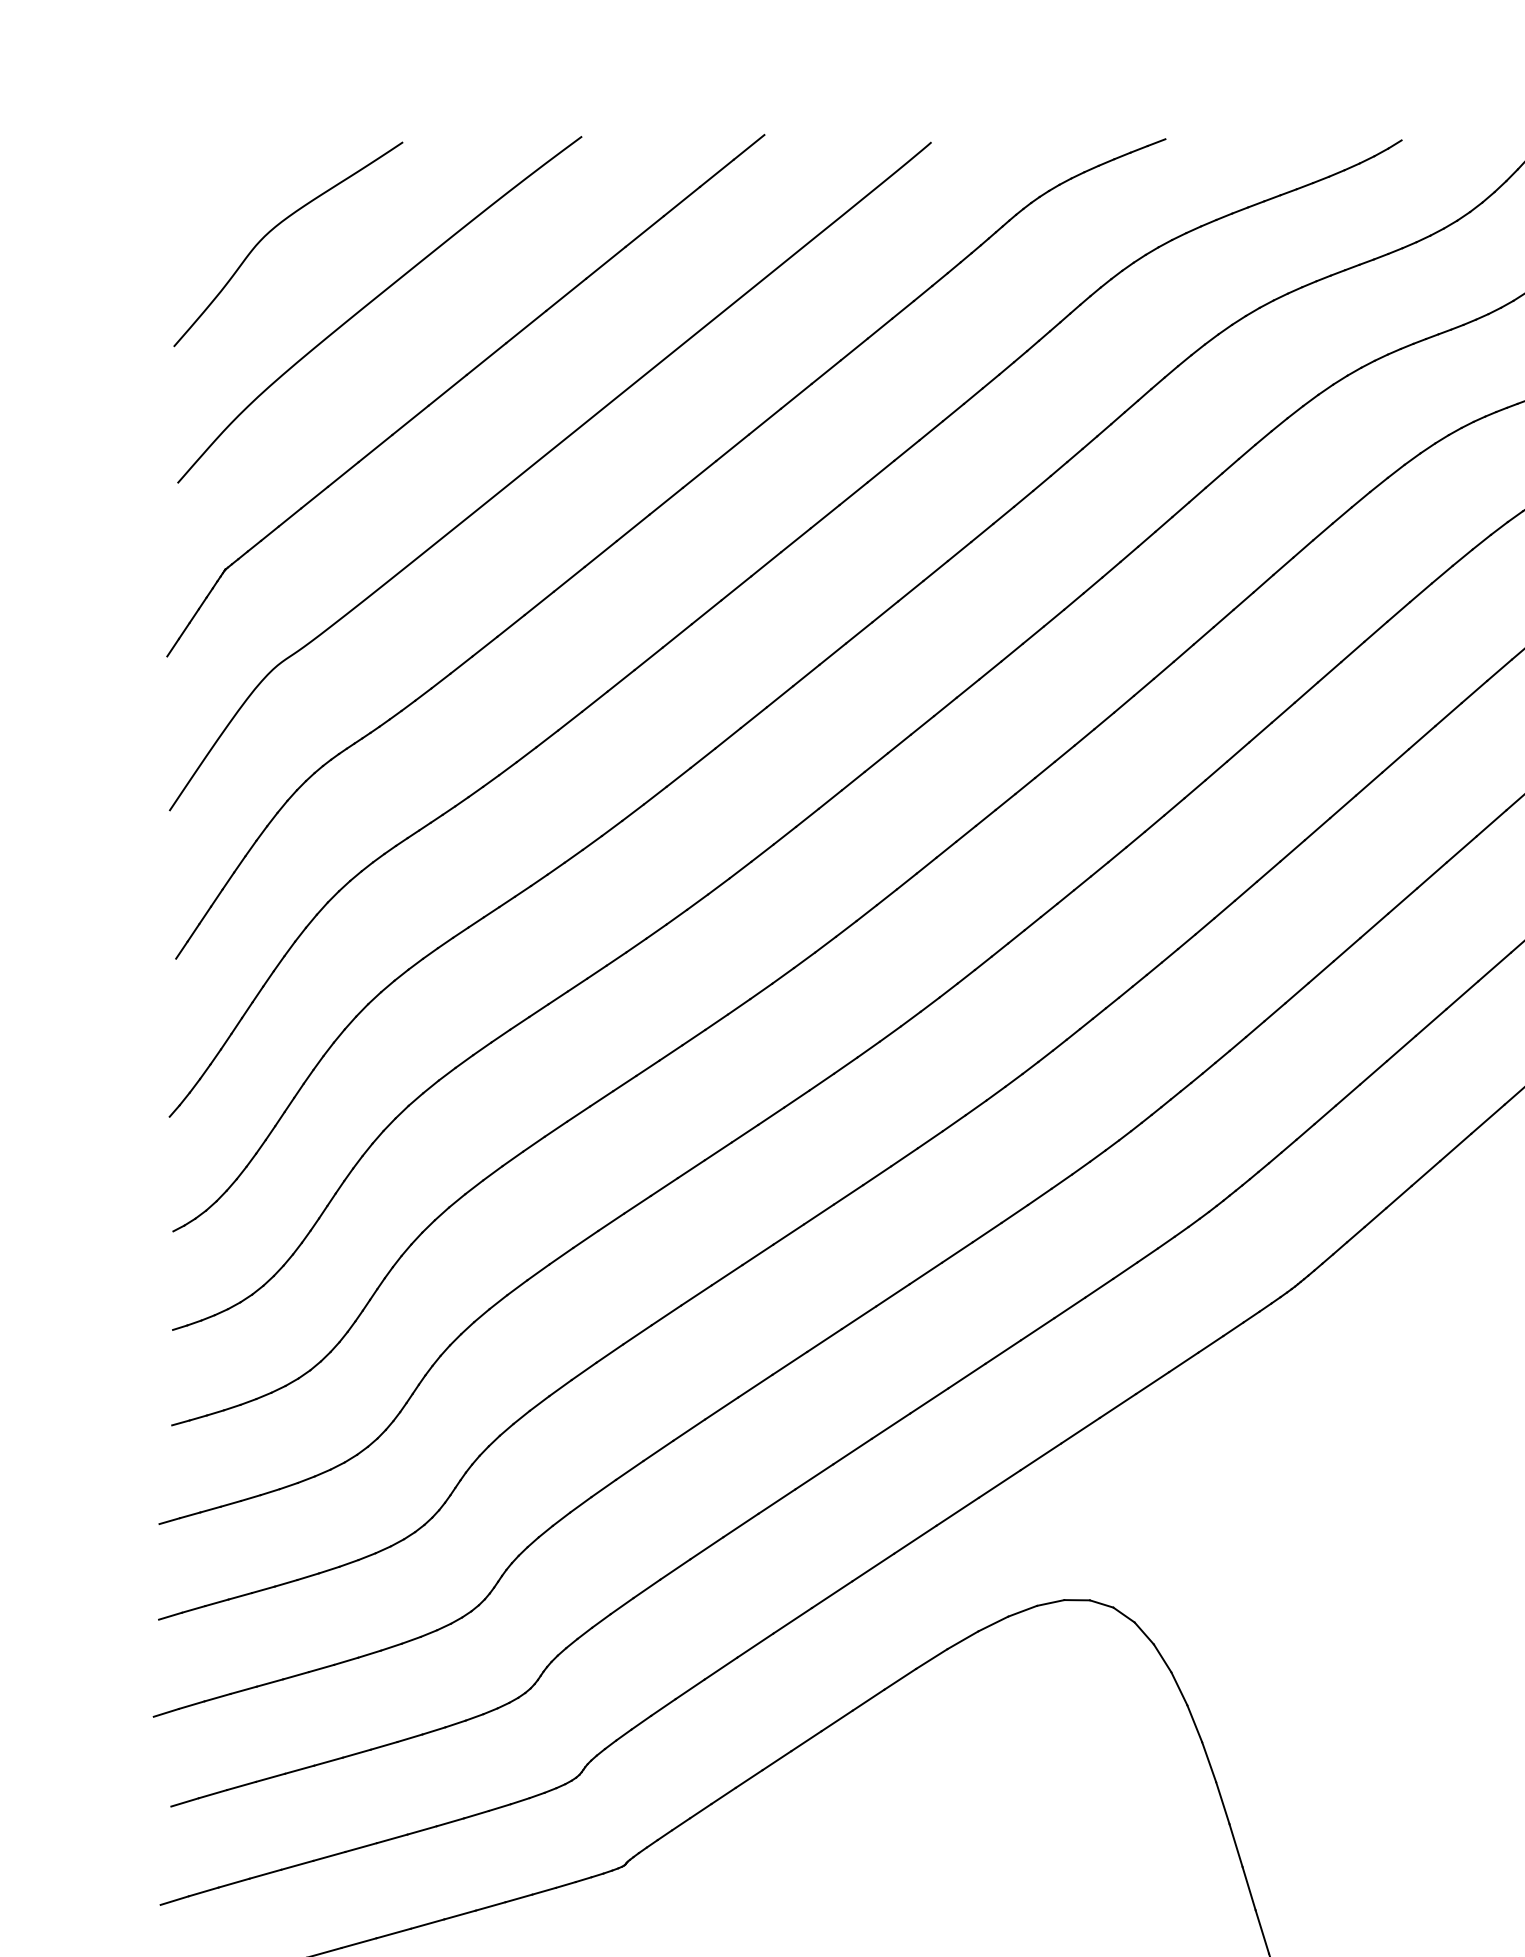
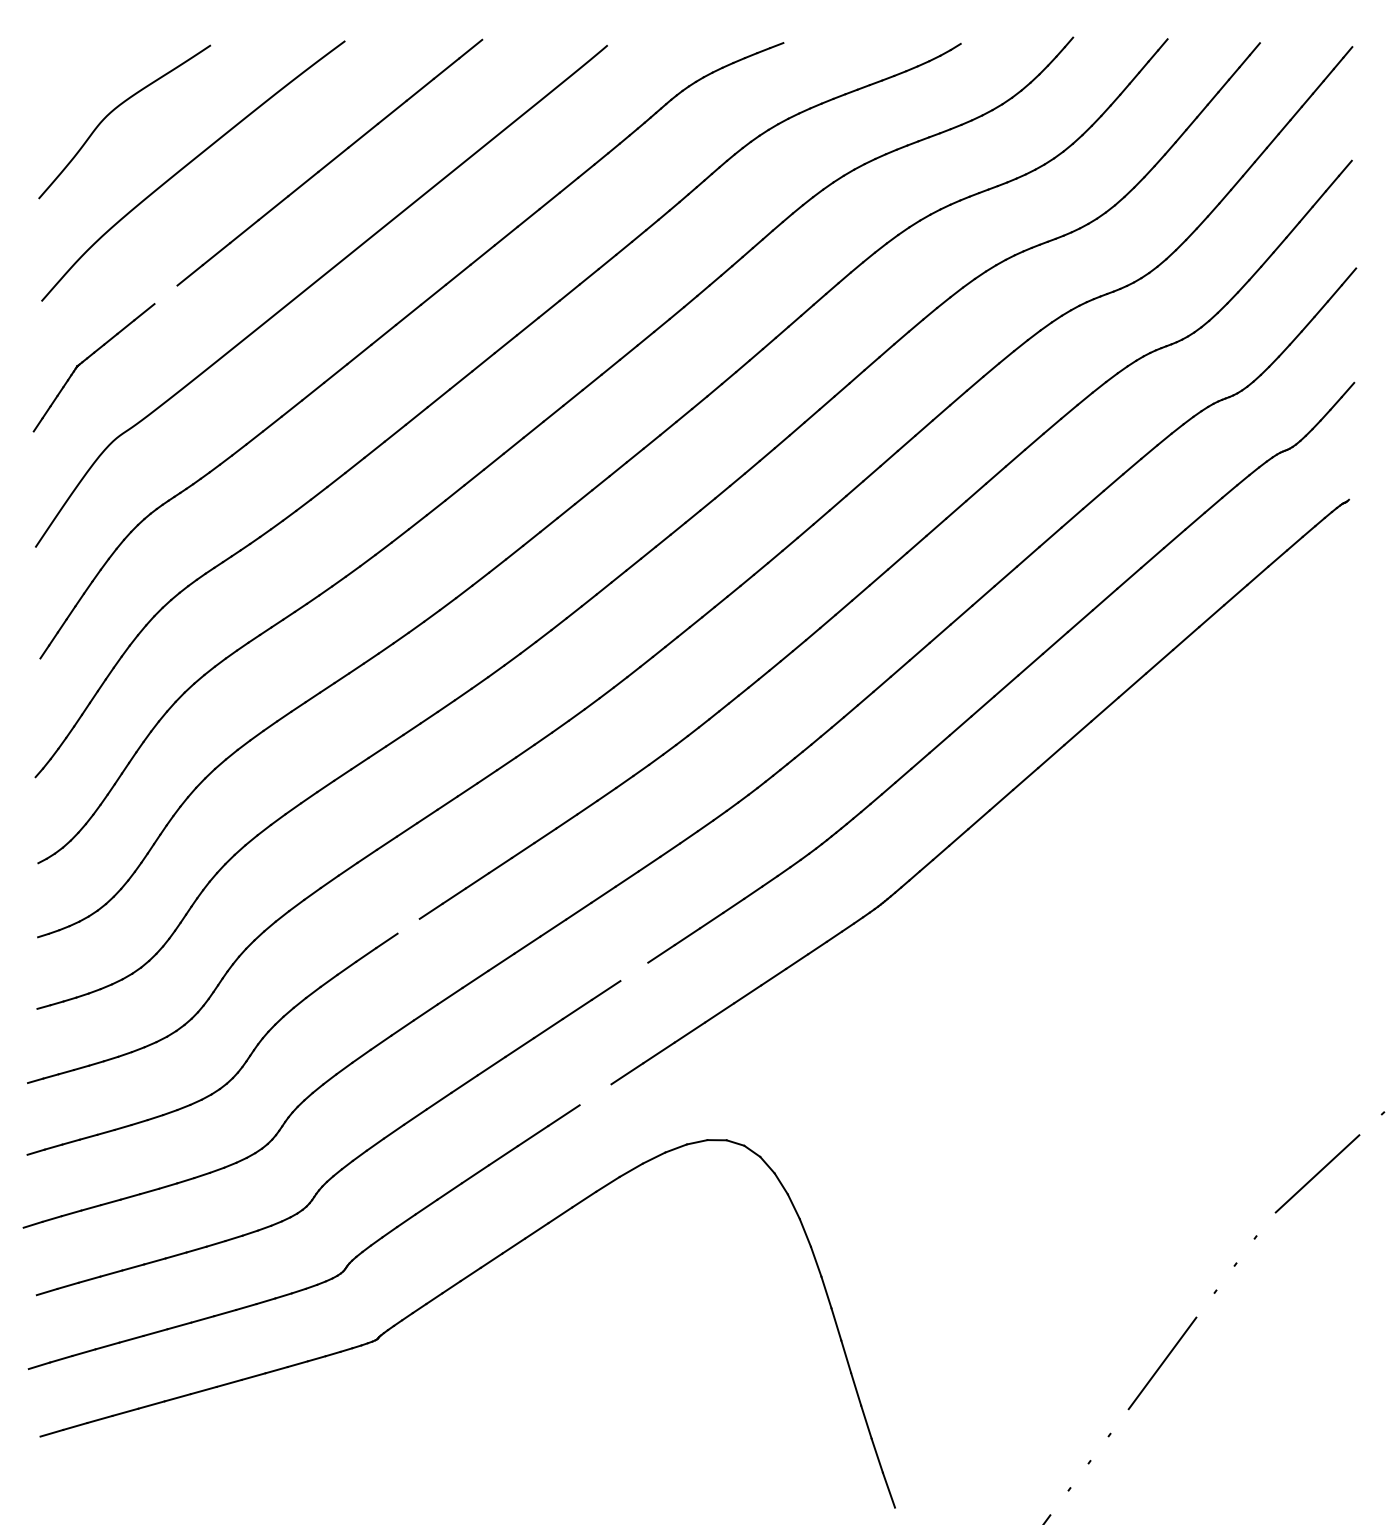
line: (342, 474) -> (165, 294), removed
line: (666, 1314) -> (408, 925), removed
line: (967, 1375) -> (634, 971), removed
line: (915, 1539) -> (595, 1094), removed

